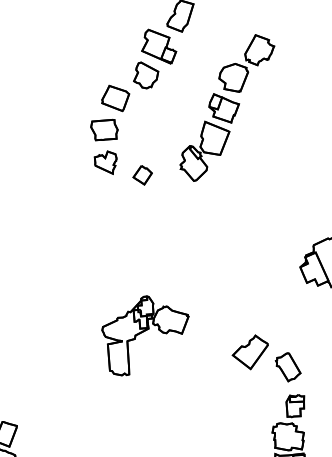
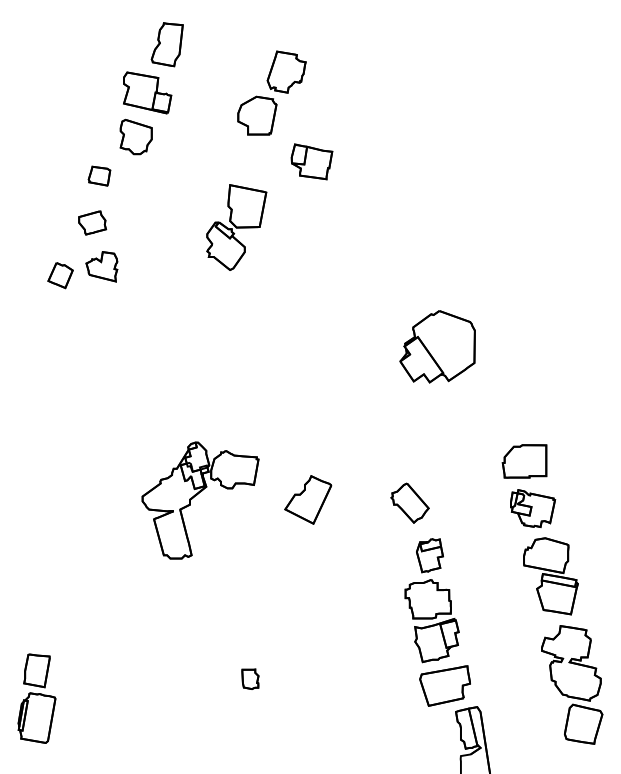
part: (115, 97) -> (99, 175), size x0.6
part: (223, 108) -> (311, 161), moved
part: (104, 129) -> (92, 222), size x0.7
part: (142, 175) -> (60, 275), moved
part: (250, 351) -> (308, 499), moved

